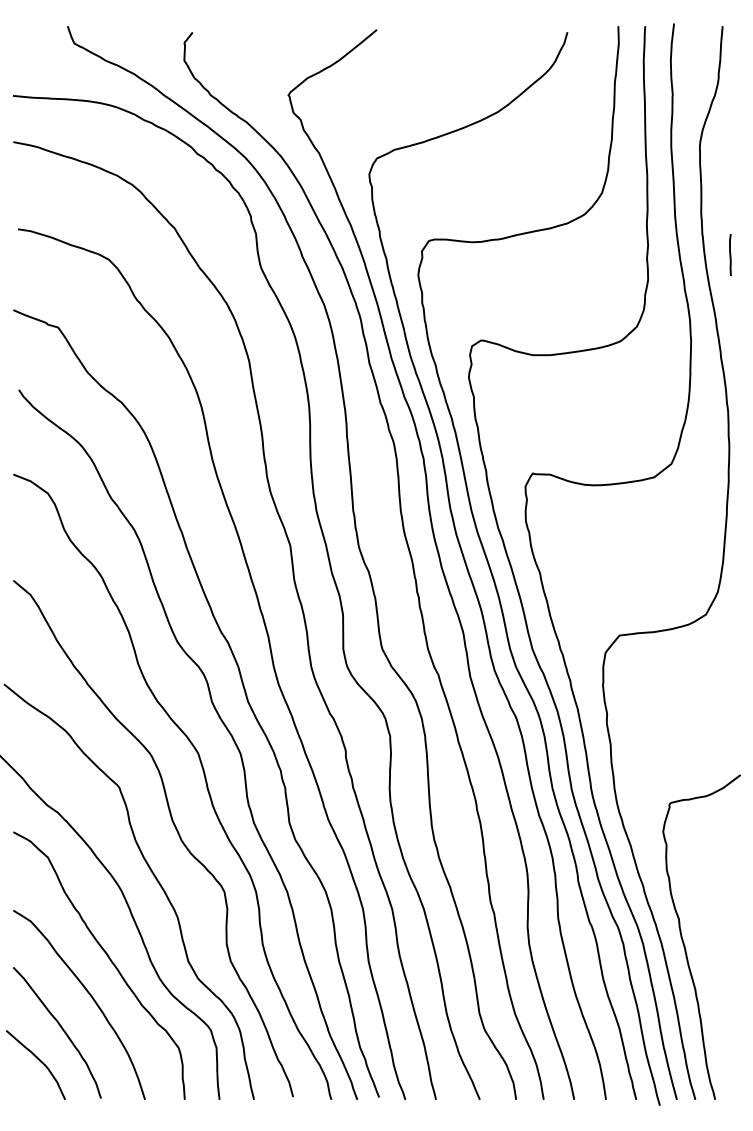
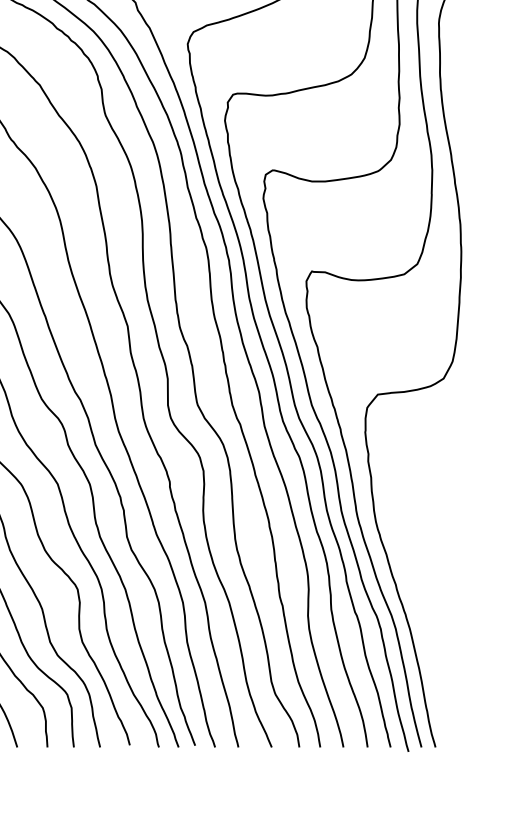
line: (730, 255) -> (462, 105), removed
curve: (684, 942) -> (427, 627), removed

